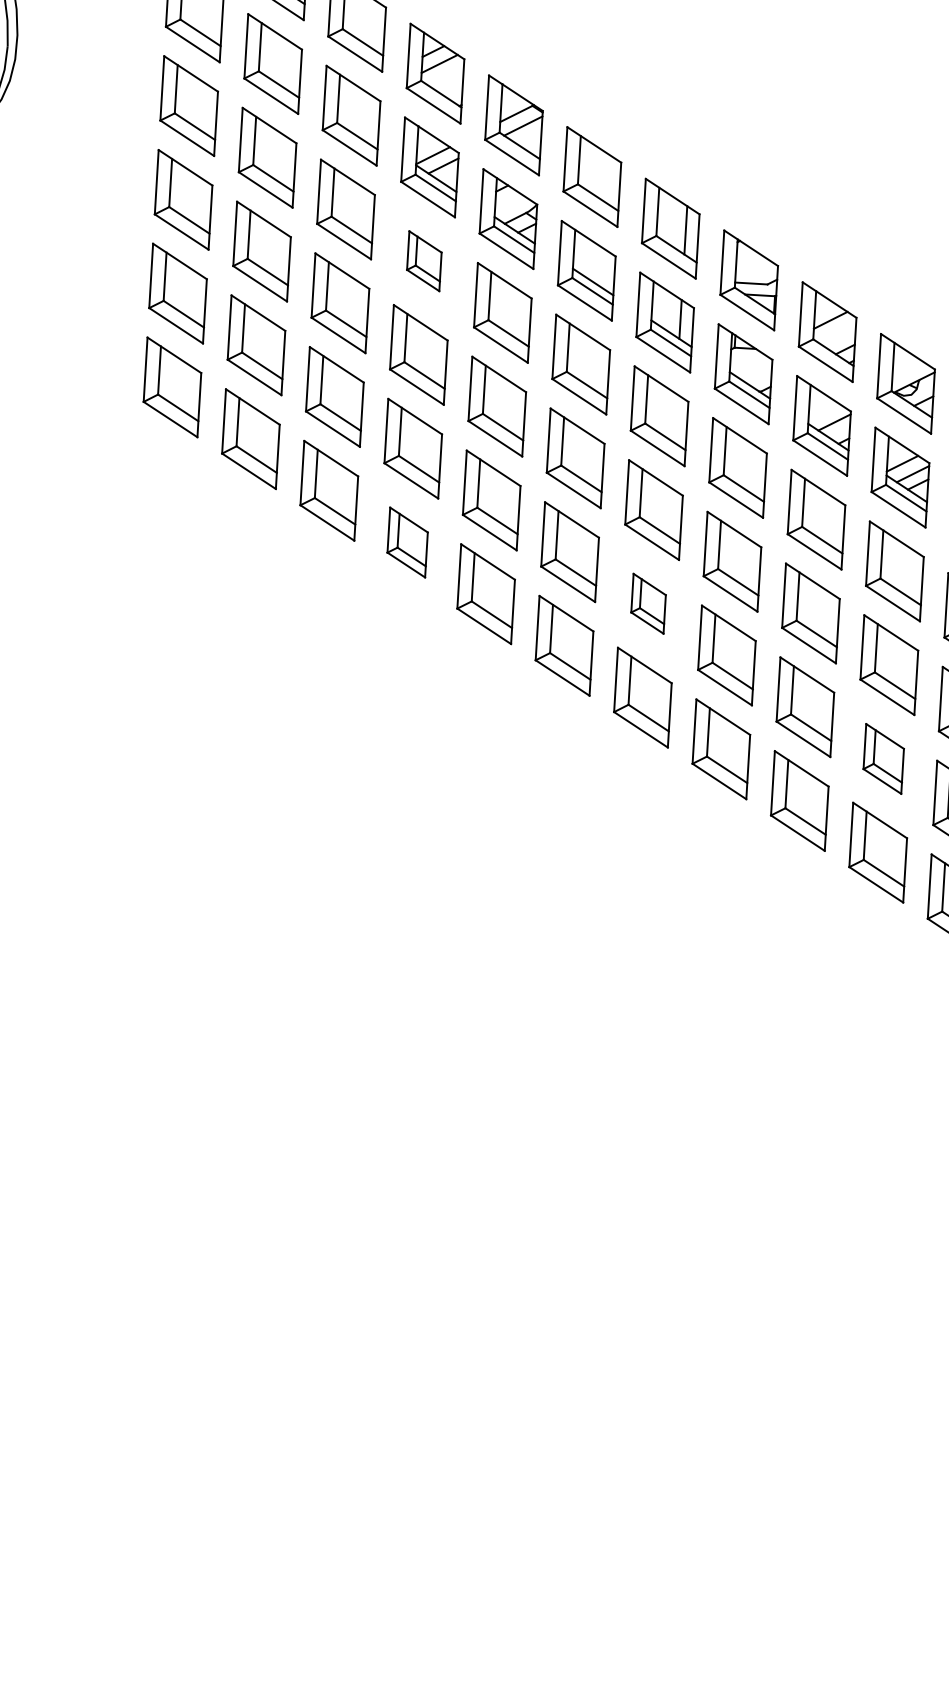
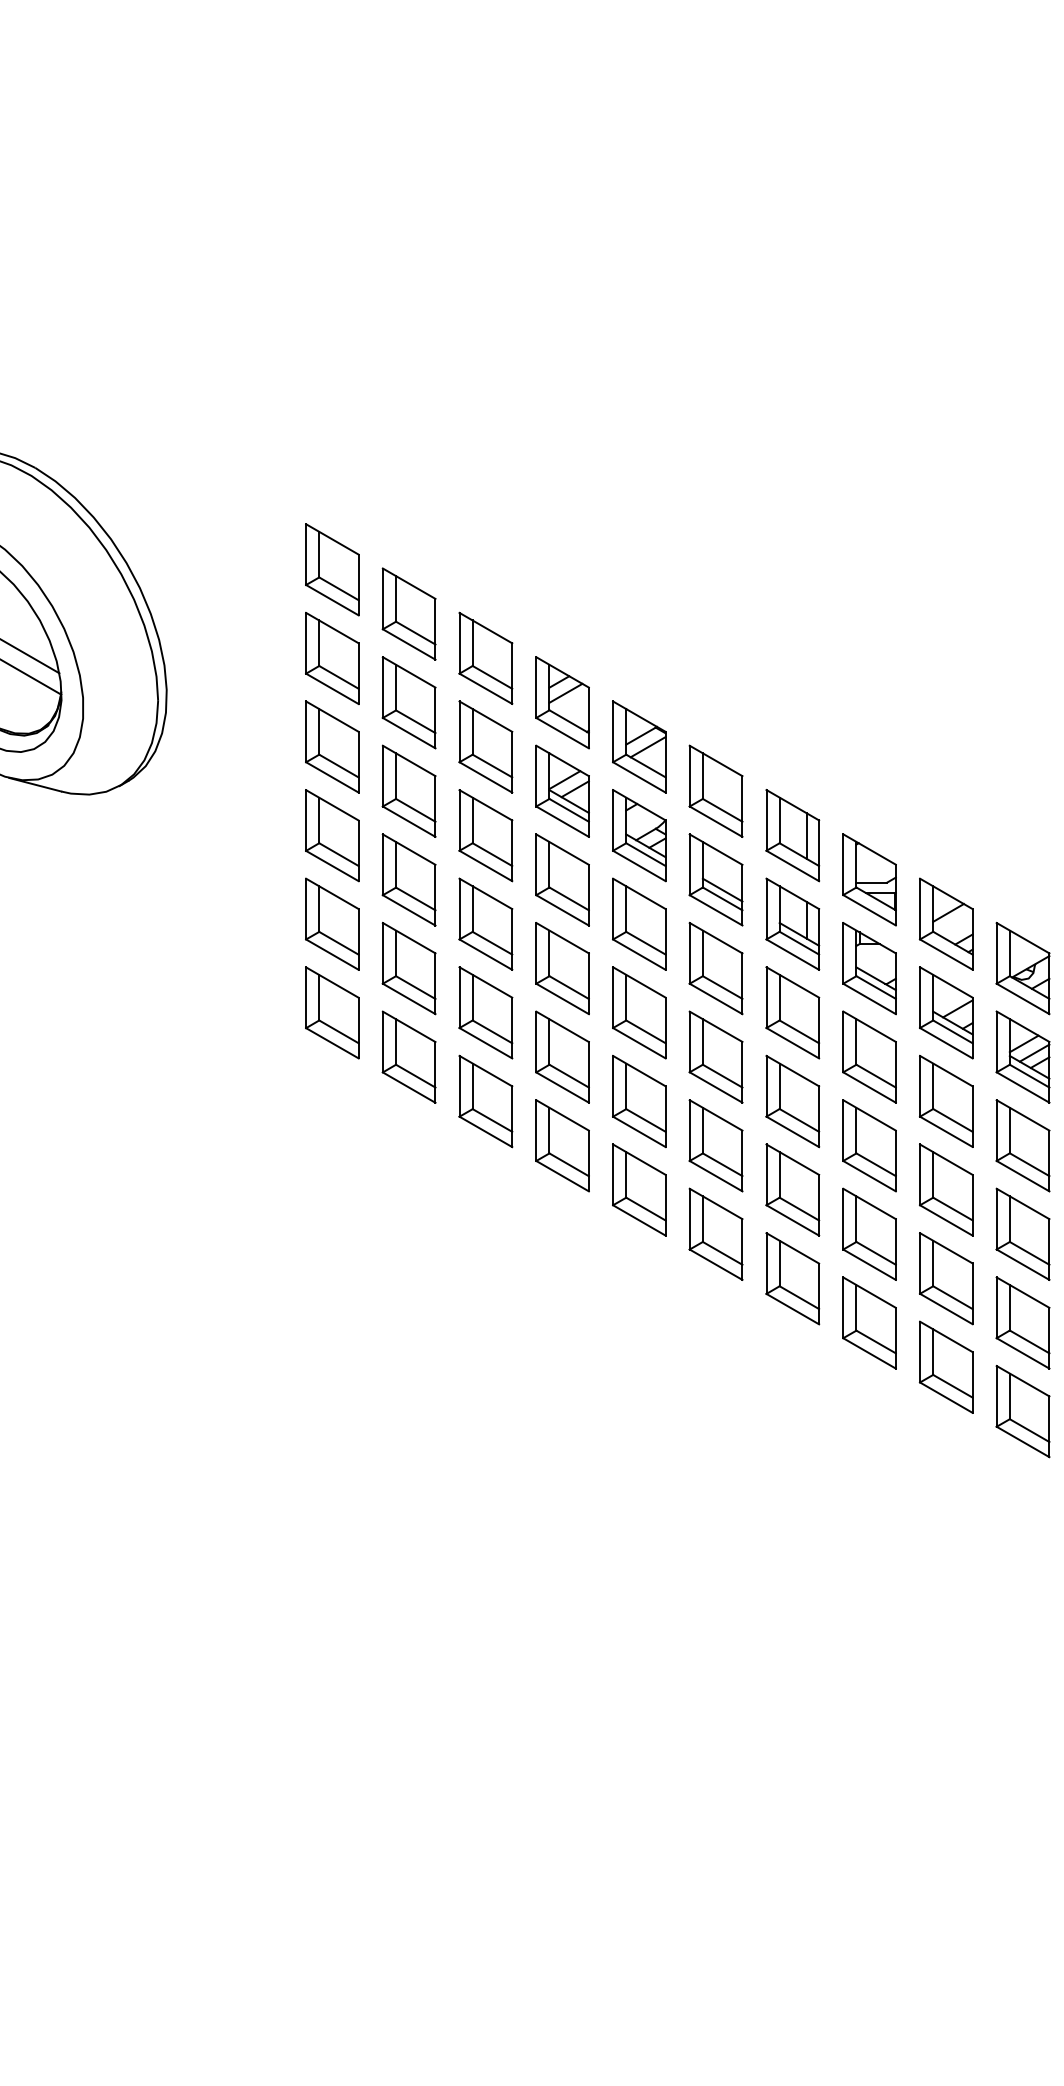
part: (424, 260) -> (562, 879), size x1.67
part: (407, 542) -> (562, 1145), size x1.43
part: (648, 603) -> (792, 1189), size x1.67
part: (883, 758) -> (1022, 1322), size x1.43

